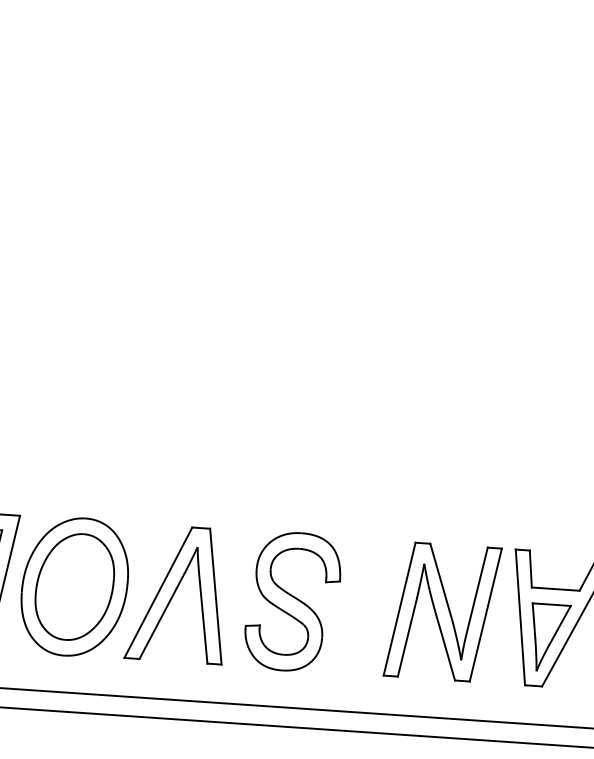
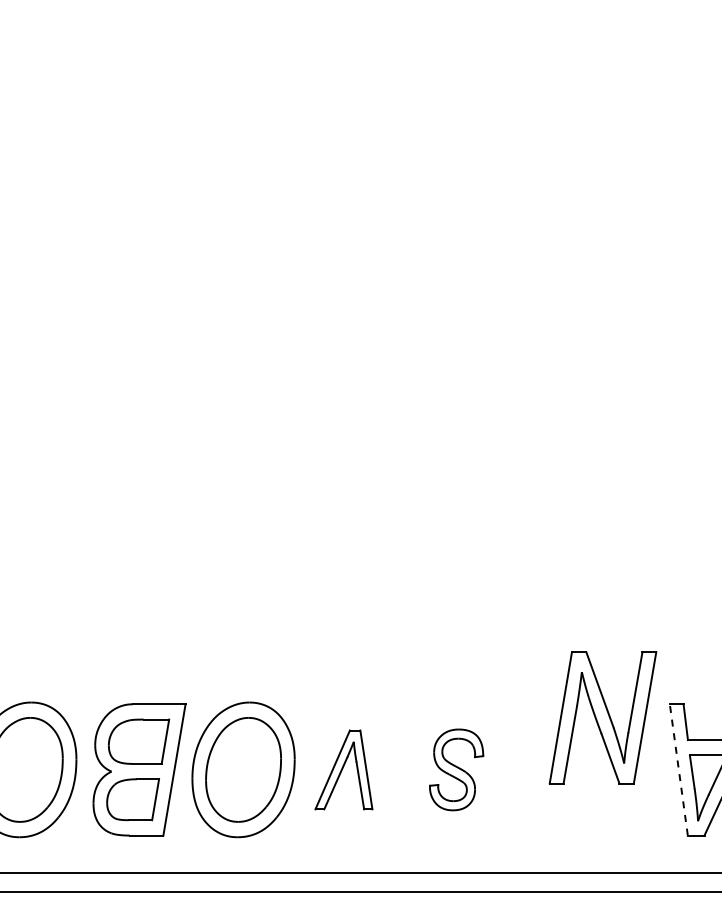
part: (177, 593) -> (343, 769), size x0.6
part: (292, 601) -> (456, 769), size x0.6
part: (442, 611) -> (602, 717), moved
line: (520, 616) -> (678, 769), solid -> dashed

